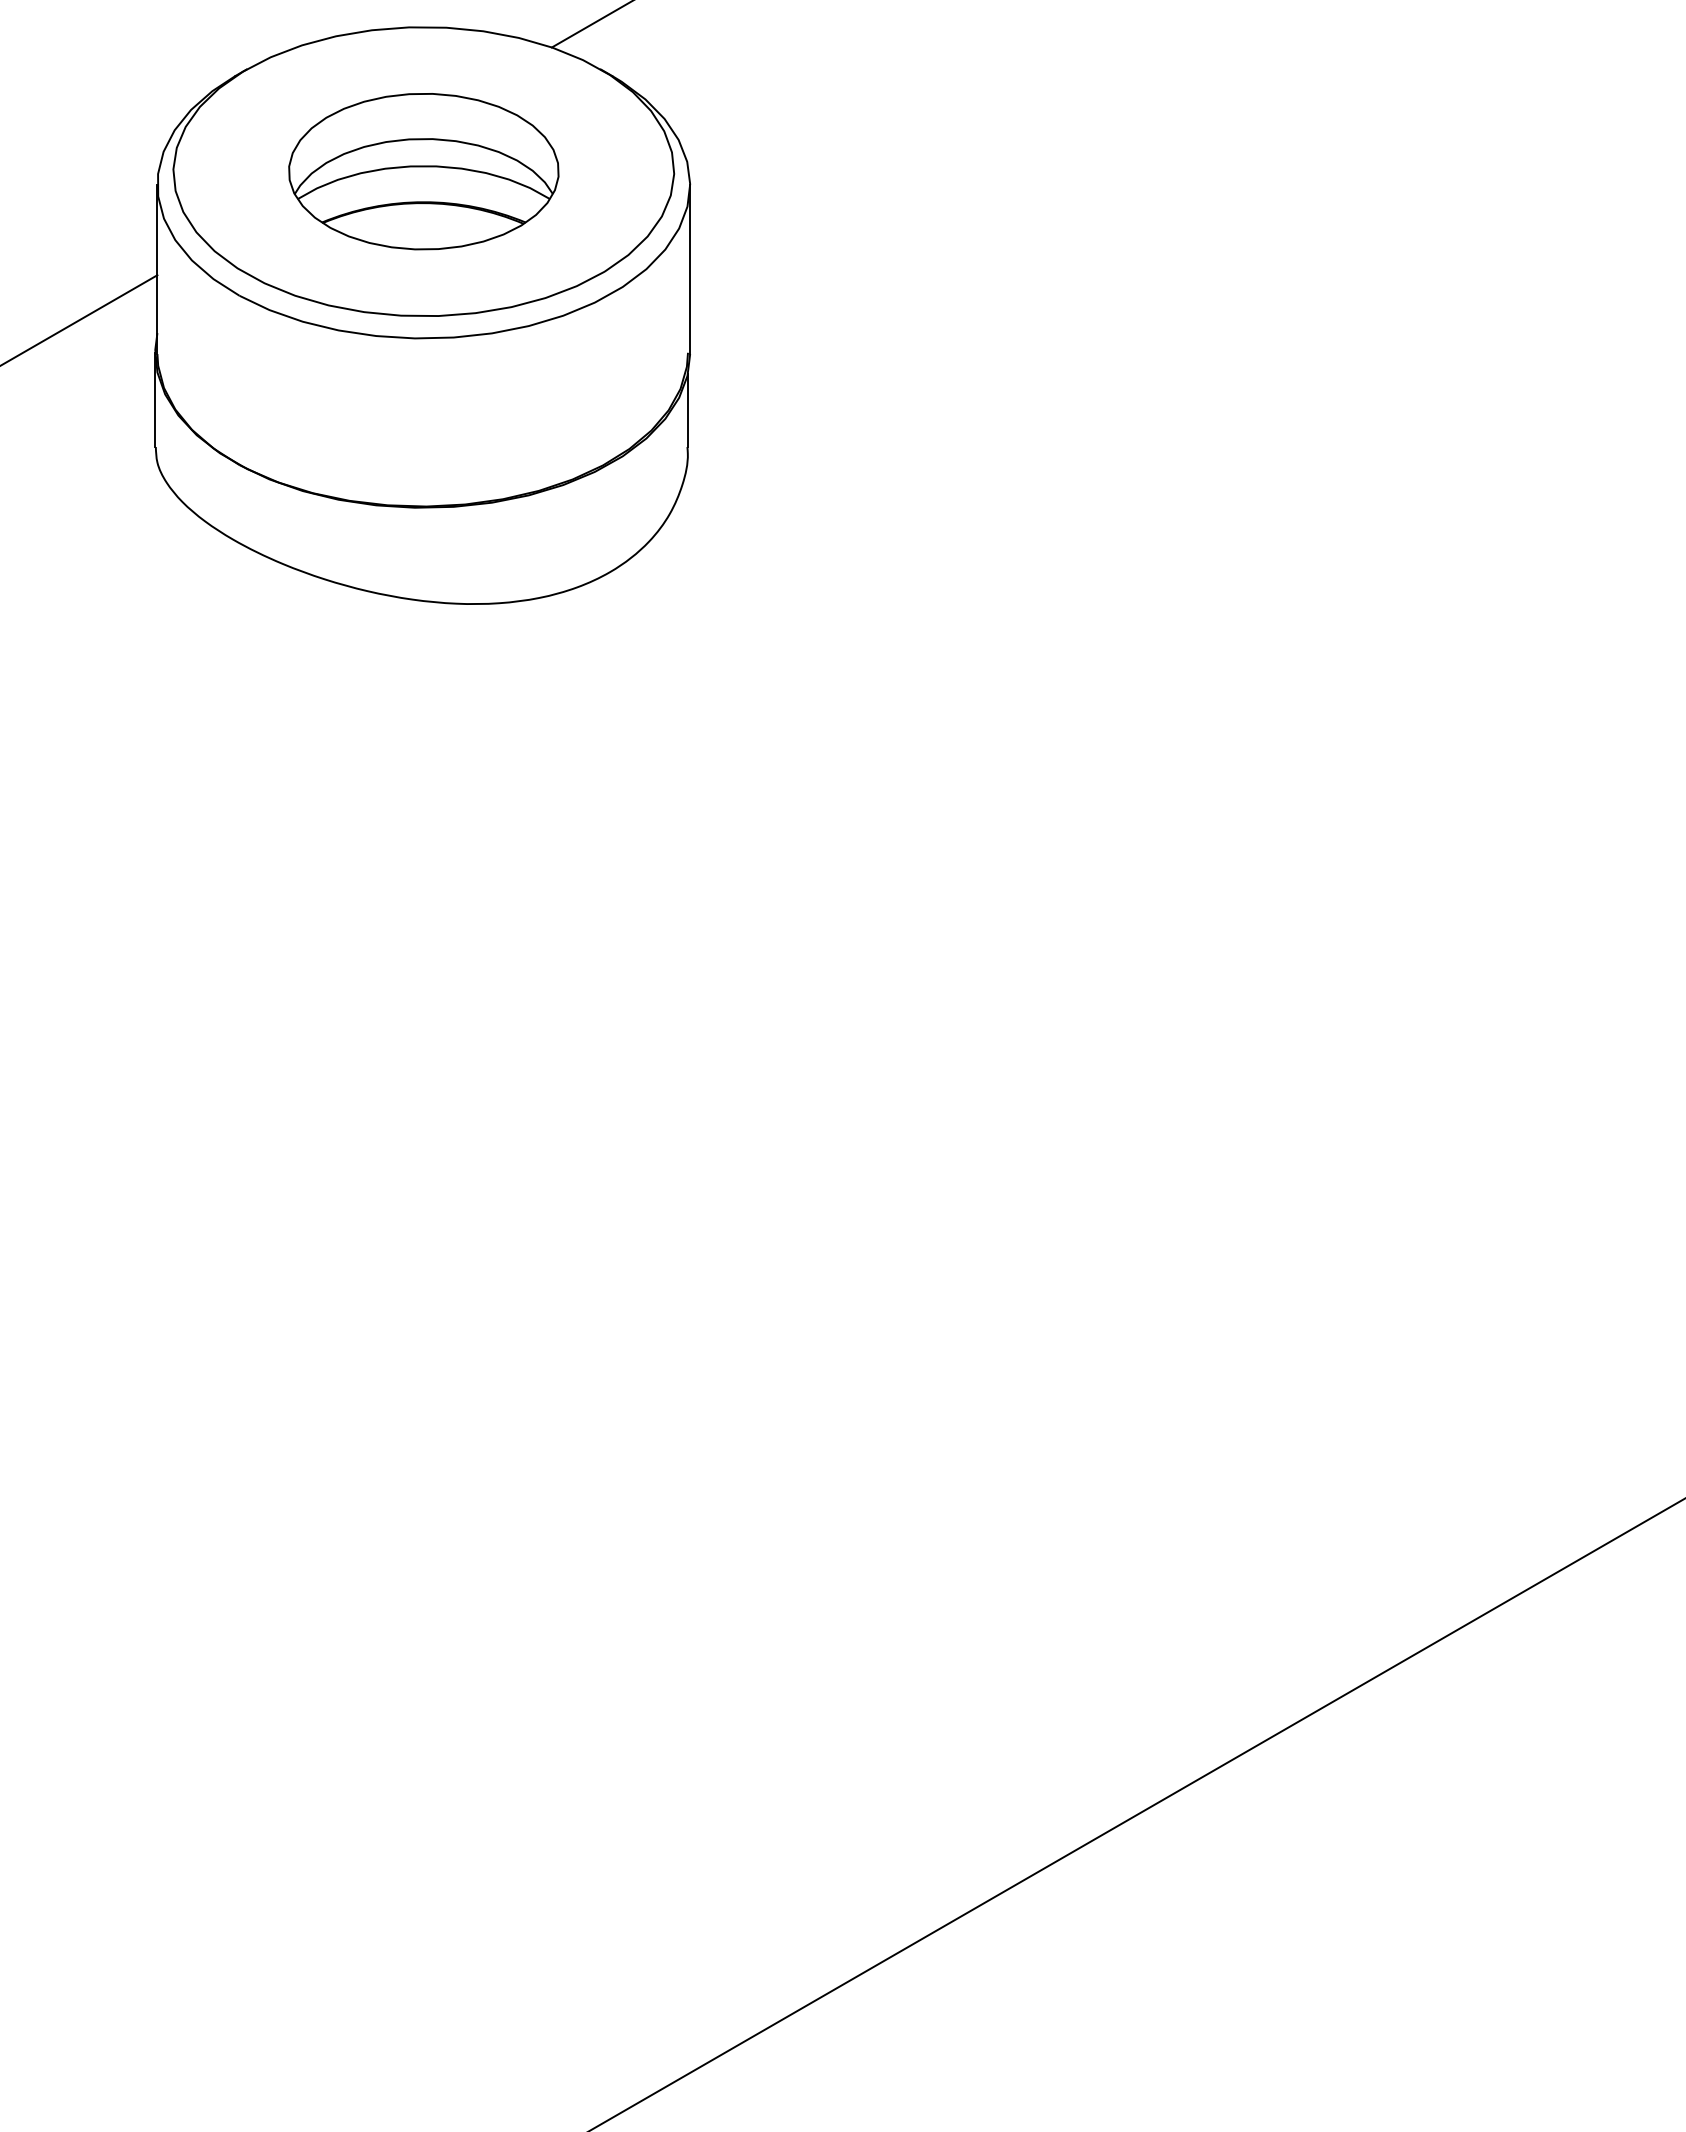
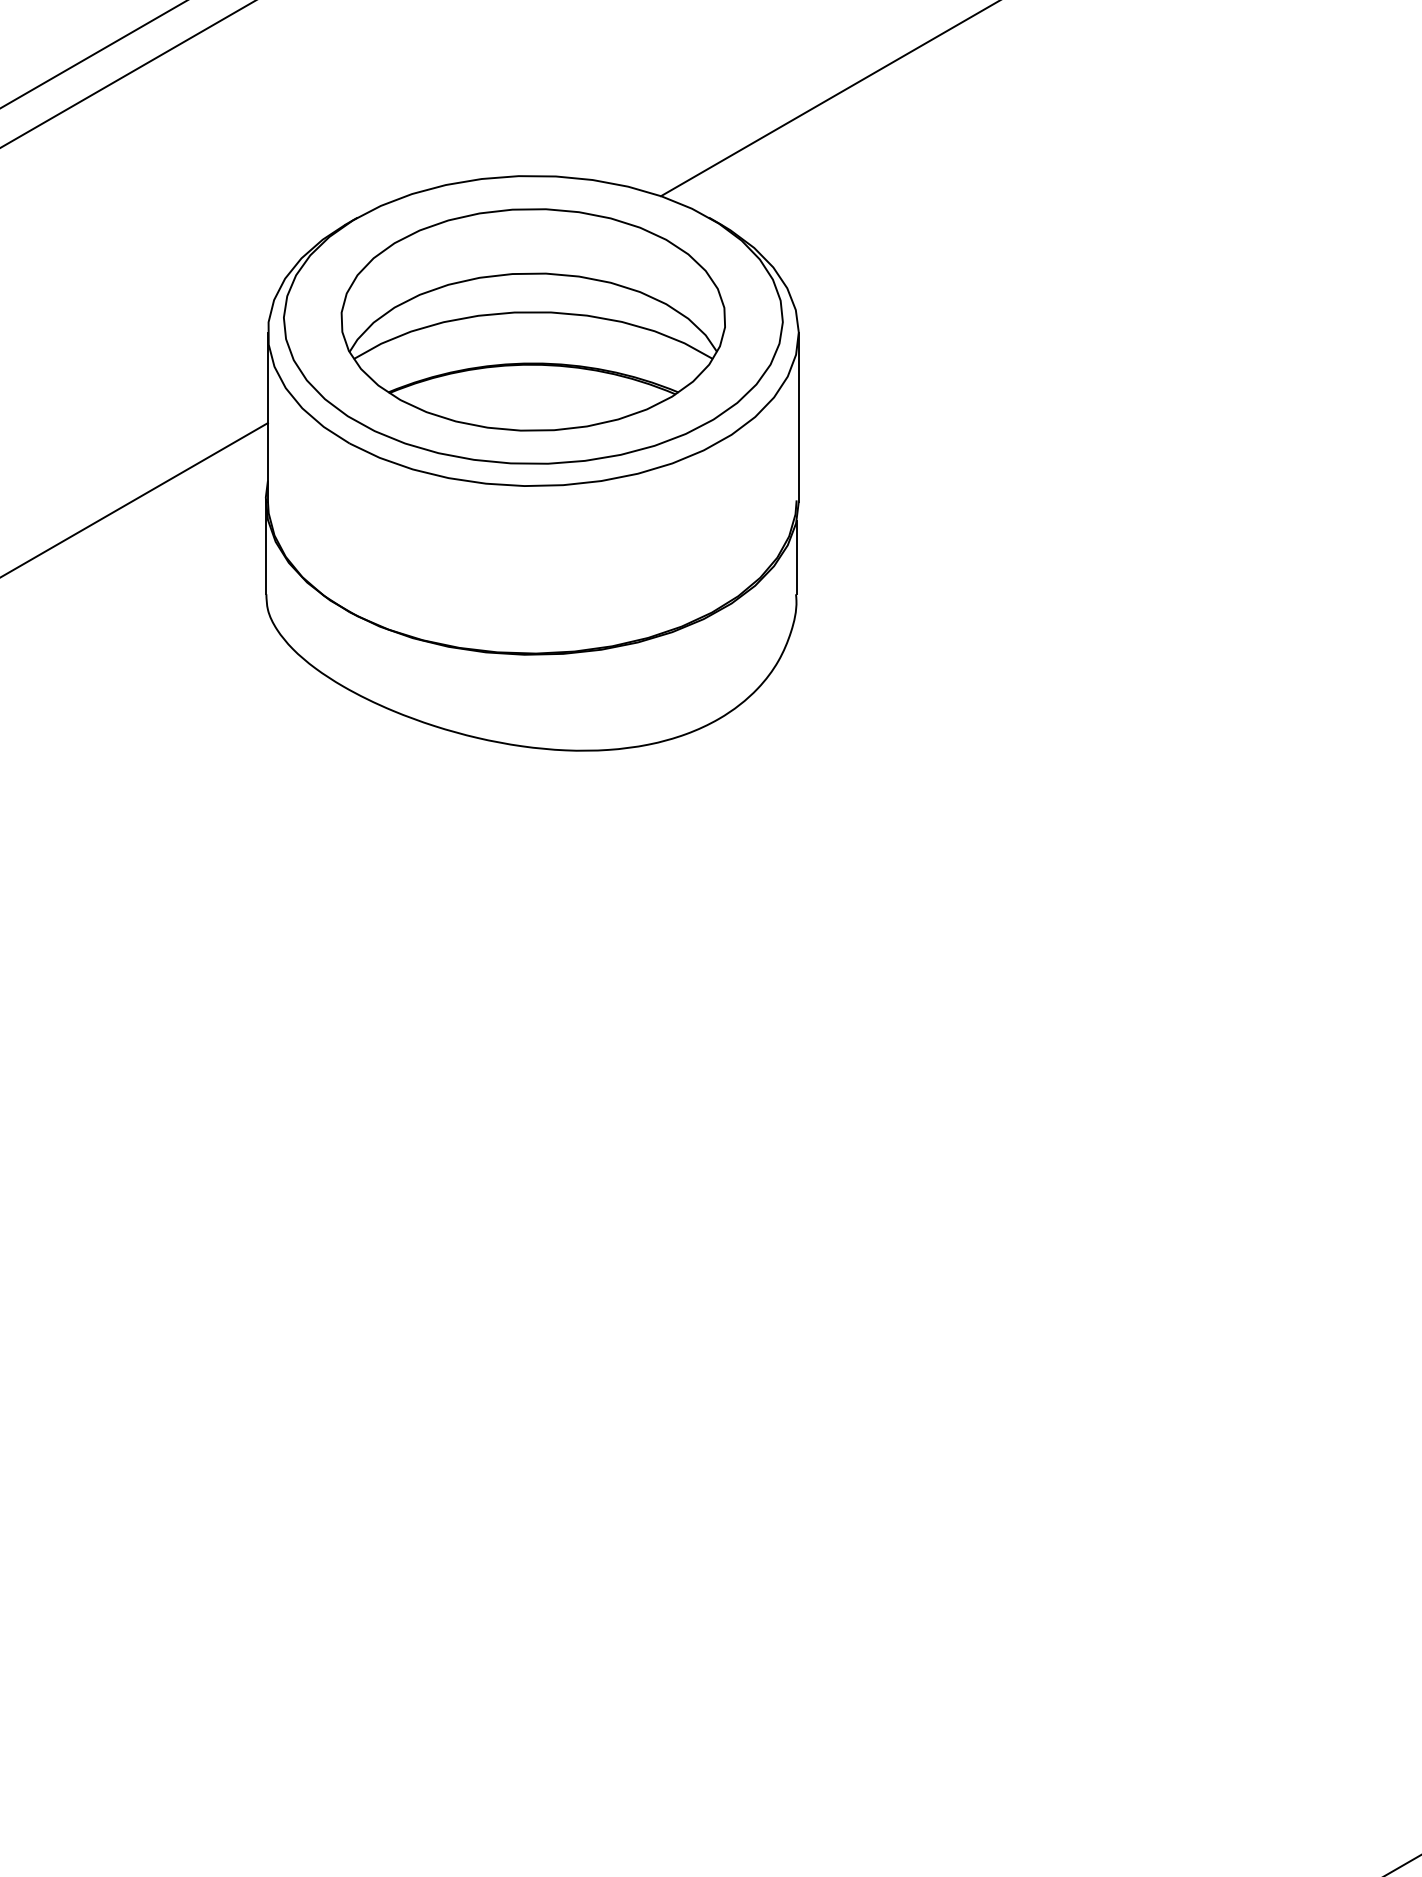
part: (423, 171) -> (533, 319), size x1.43

